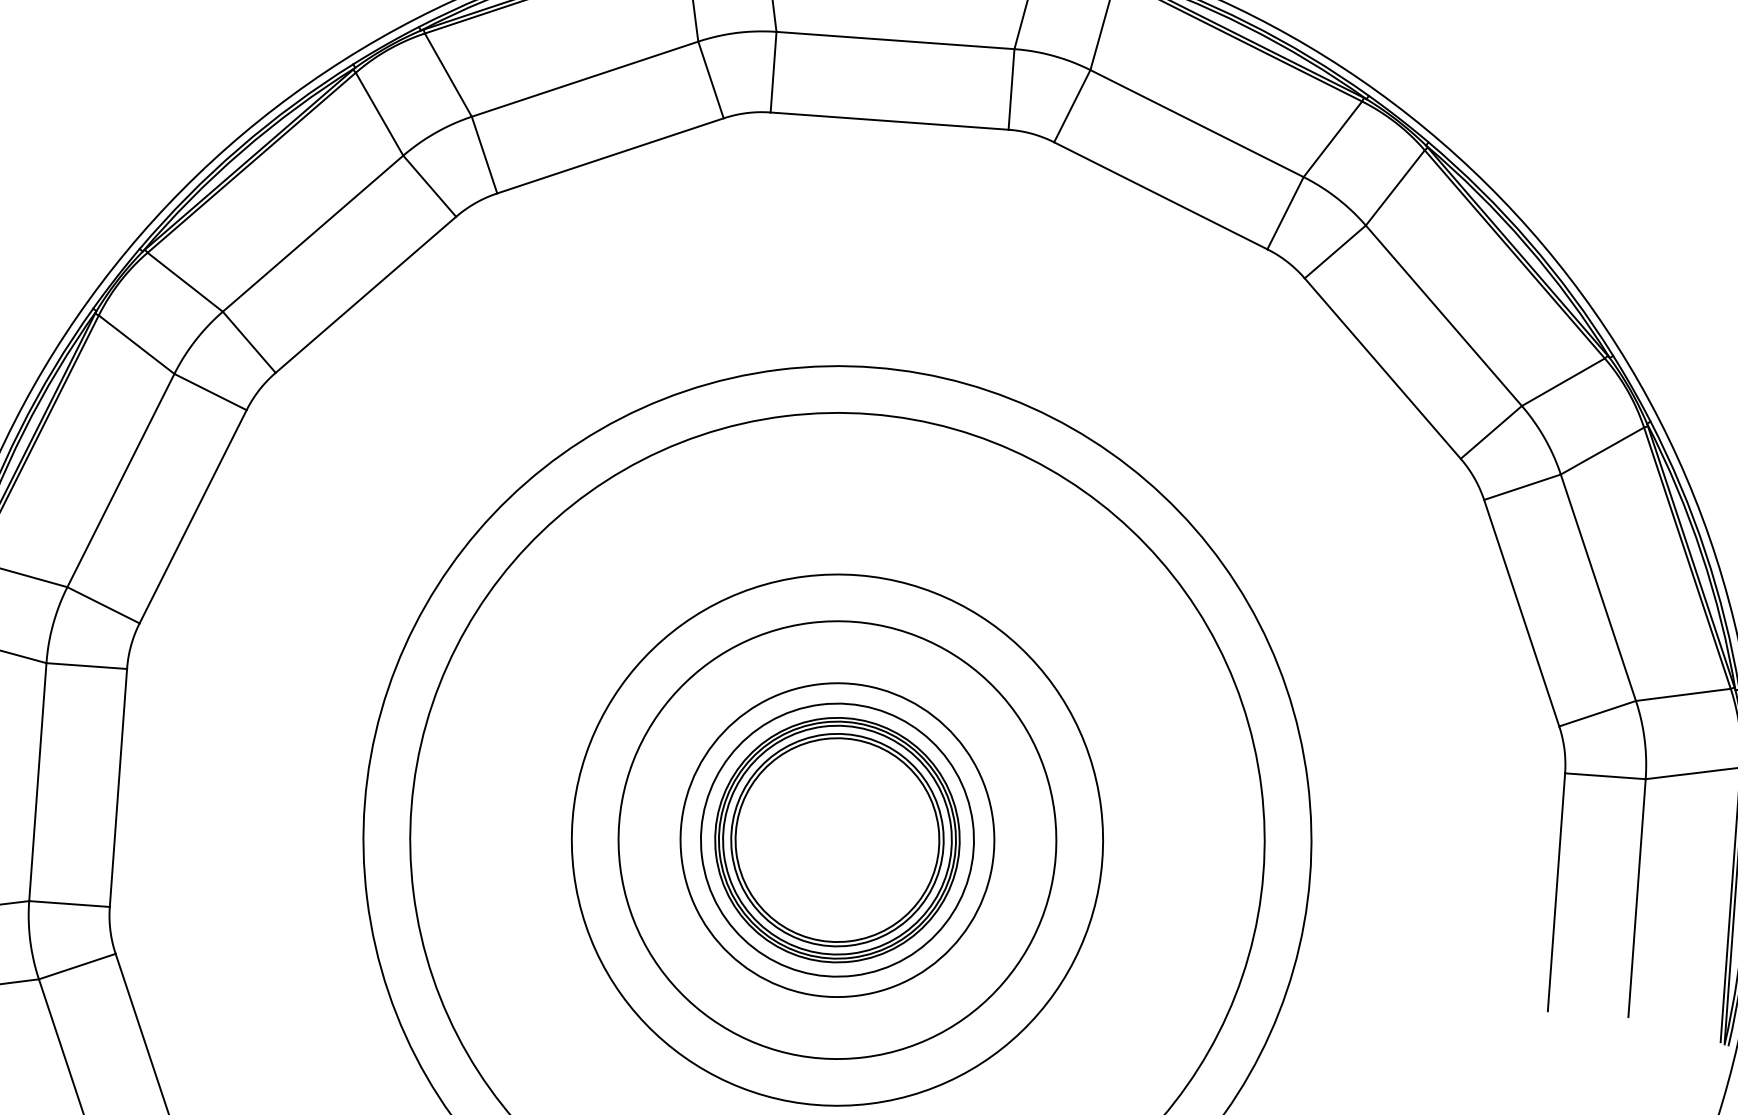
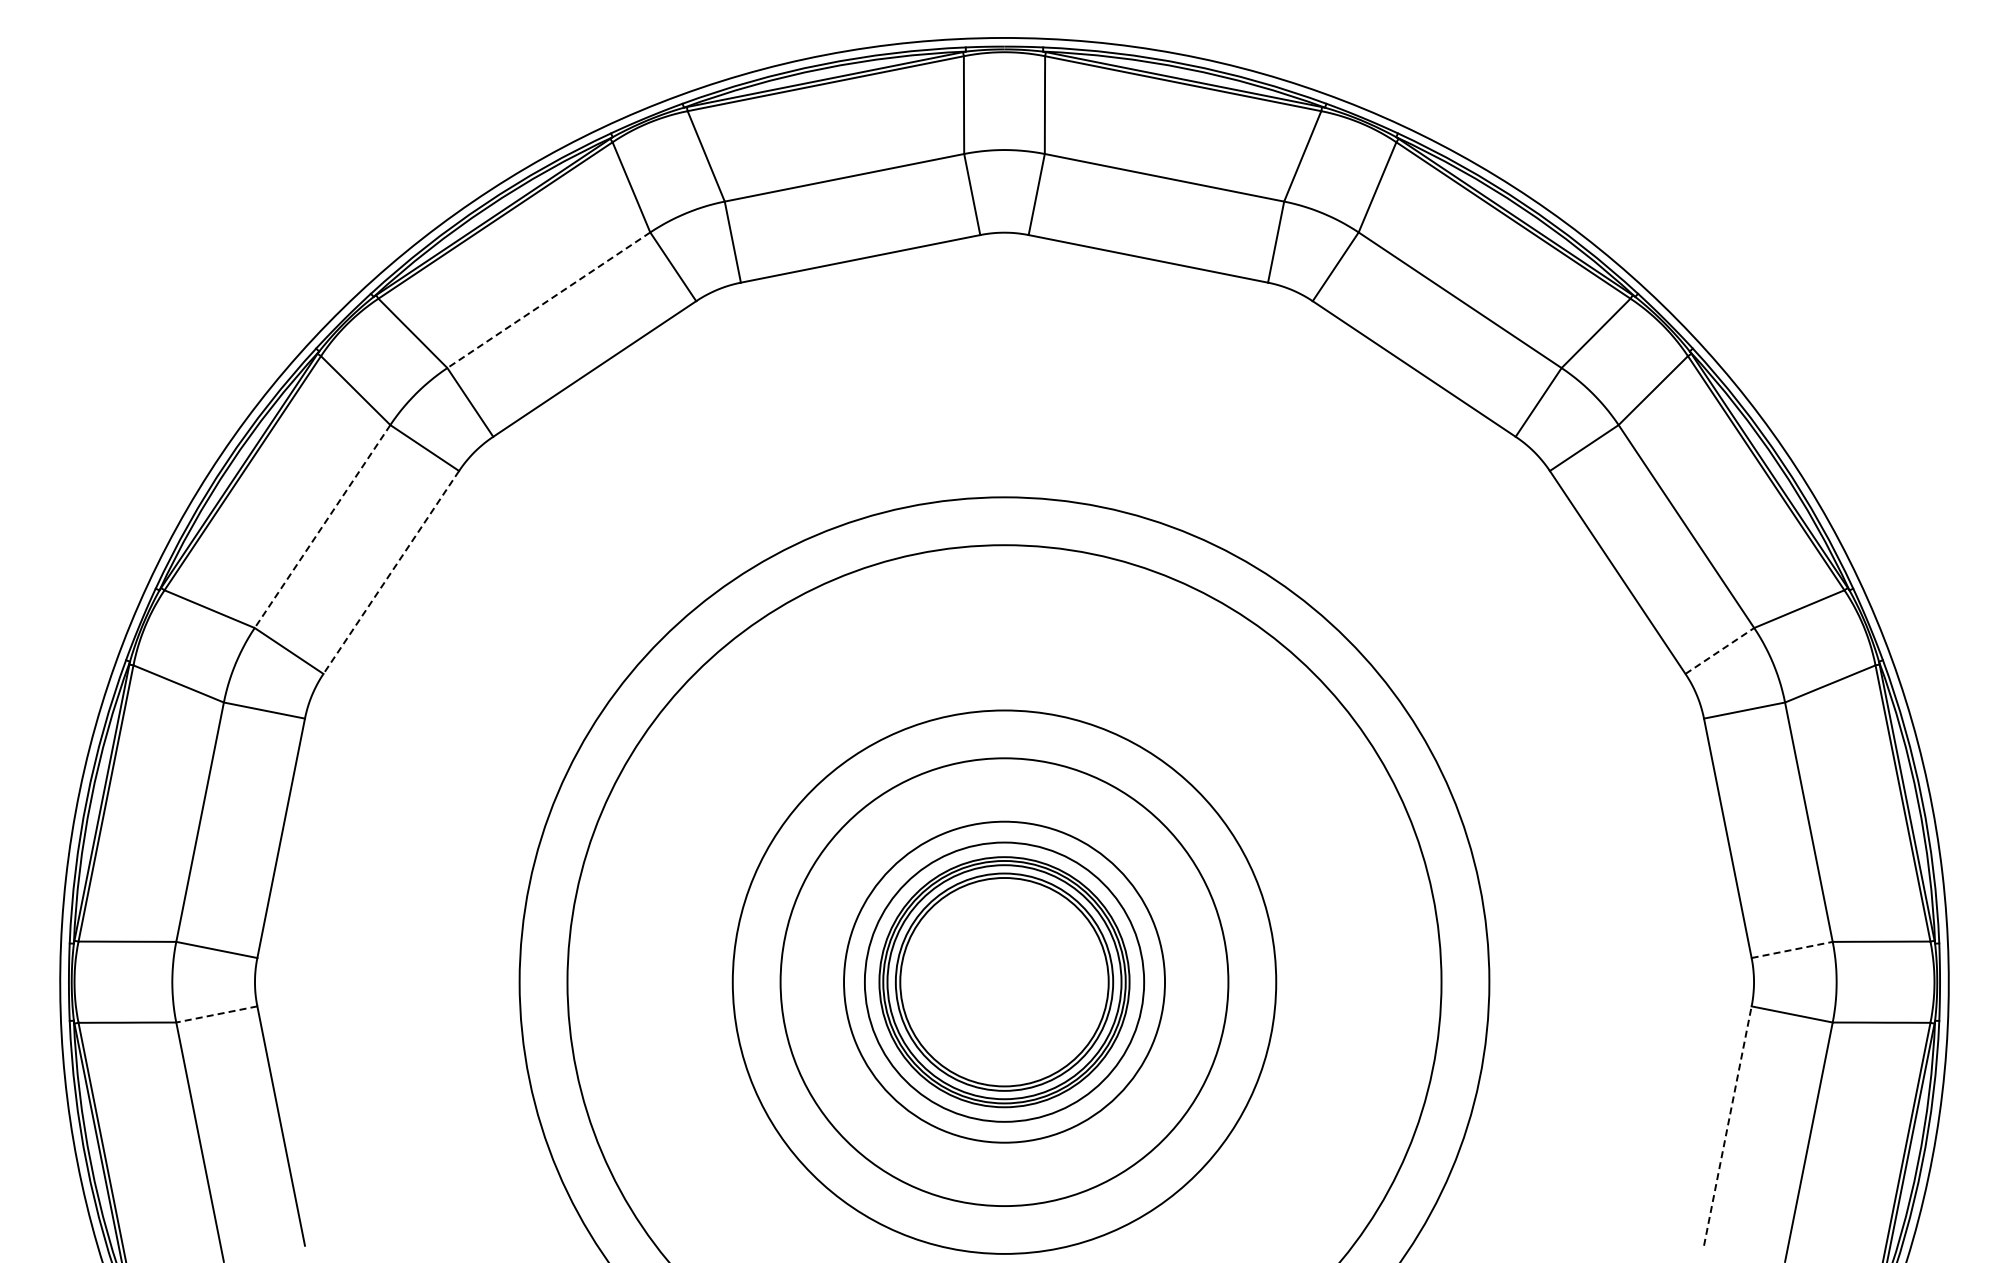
line: (312, 233) -> (548, 300), solid -> dashed
line: (1491, 431) -> (1720, 650), solid -> dashed
line: (120, 480) -> (322, 526), solid -> dashed
line: (193, 516) -> (391, 572), solid -> dashed
line: (1597, 713) -> (1792, 949), solid -> dashed
line: (1556, 891) -> (1727, 1125), solid -> dashed
line: (76, 966) -> (216, 1014), solid -> dashed

